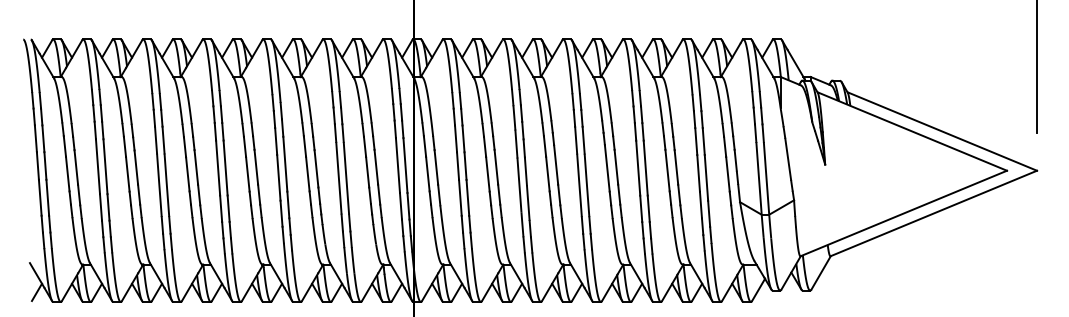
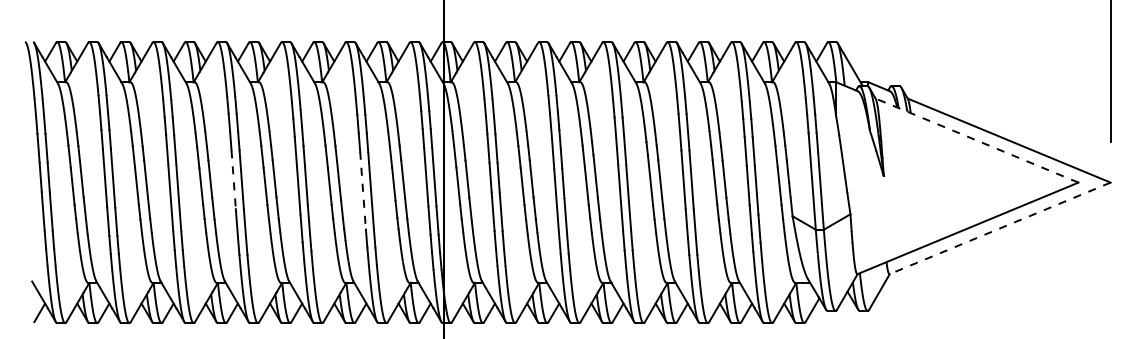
line: (912, 131) -> (977, 140), solid -> dashed
line: (217, 168) -> (233, 180), solid -> dashed
line: (338, 178) -> (362, 190), solid -> dashed
line: (934, 213) -> (1000, 228), solid -> dashed

